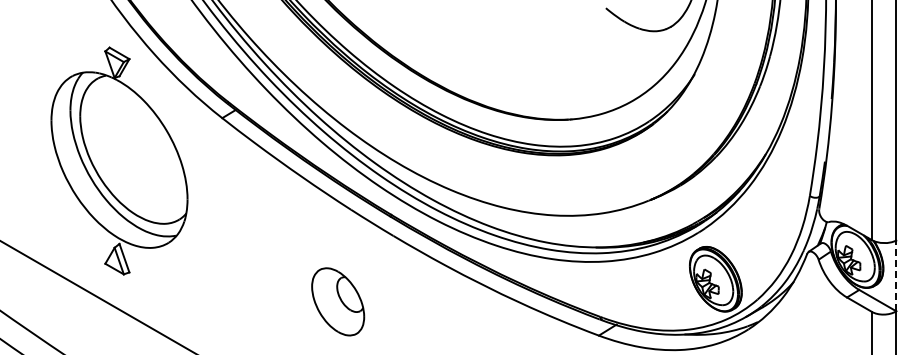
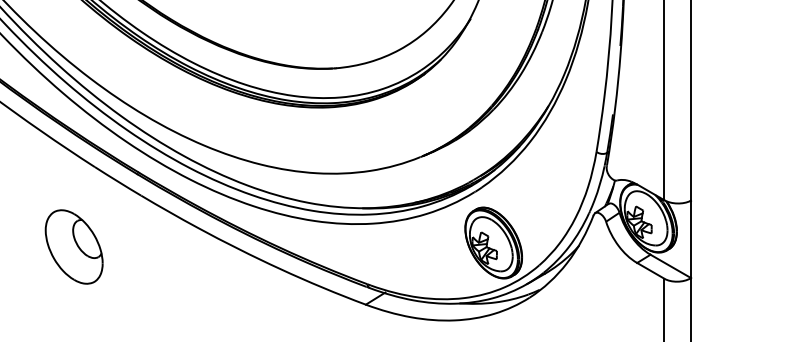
line: (896, 275) -> (691, 238), dashed -> solid
part: (338, 301) -> (74, 246), moved

